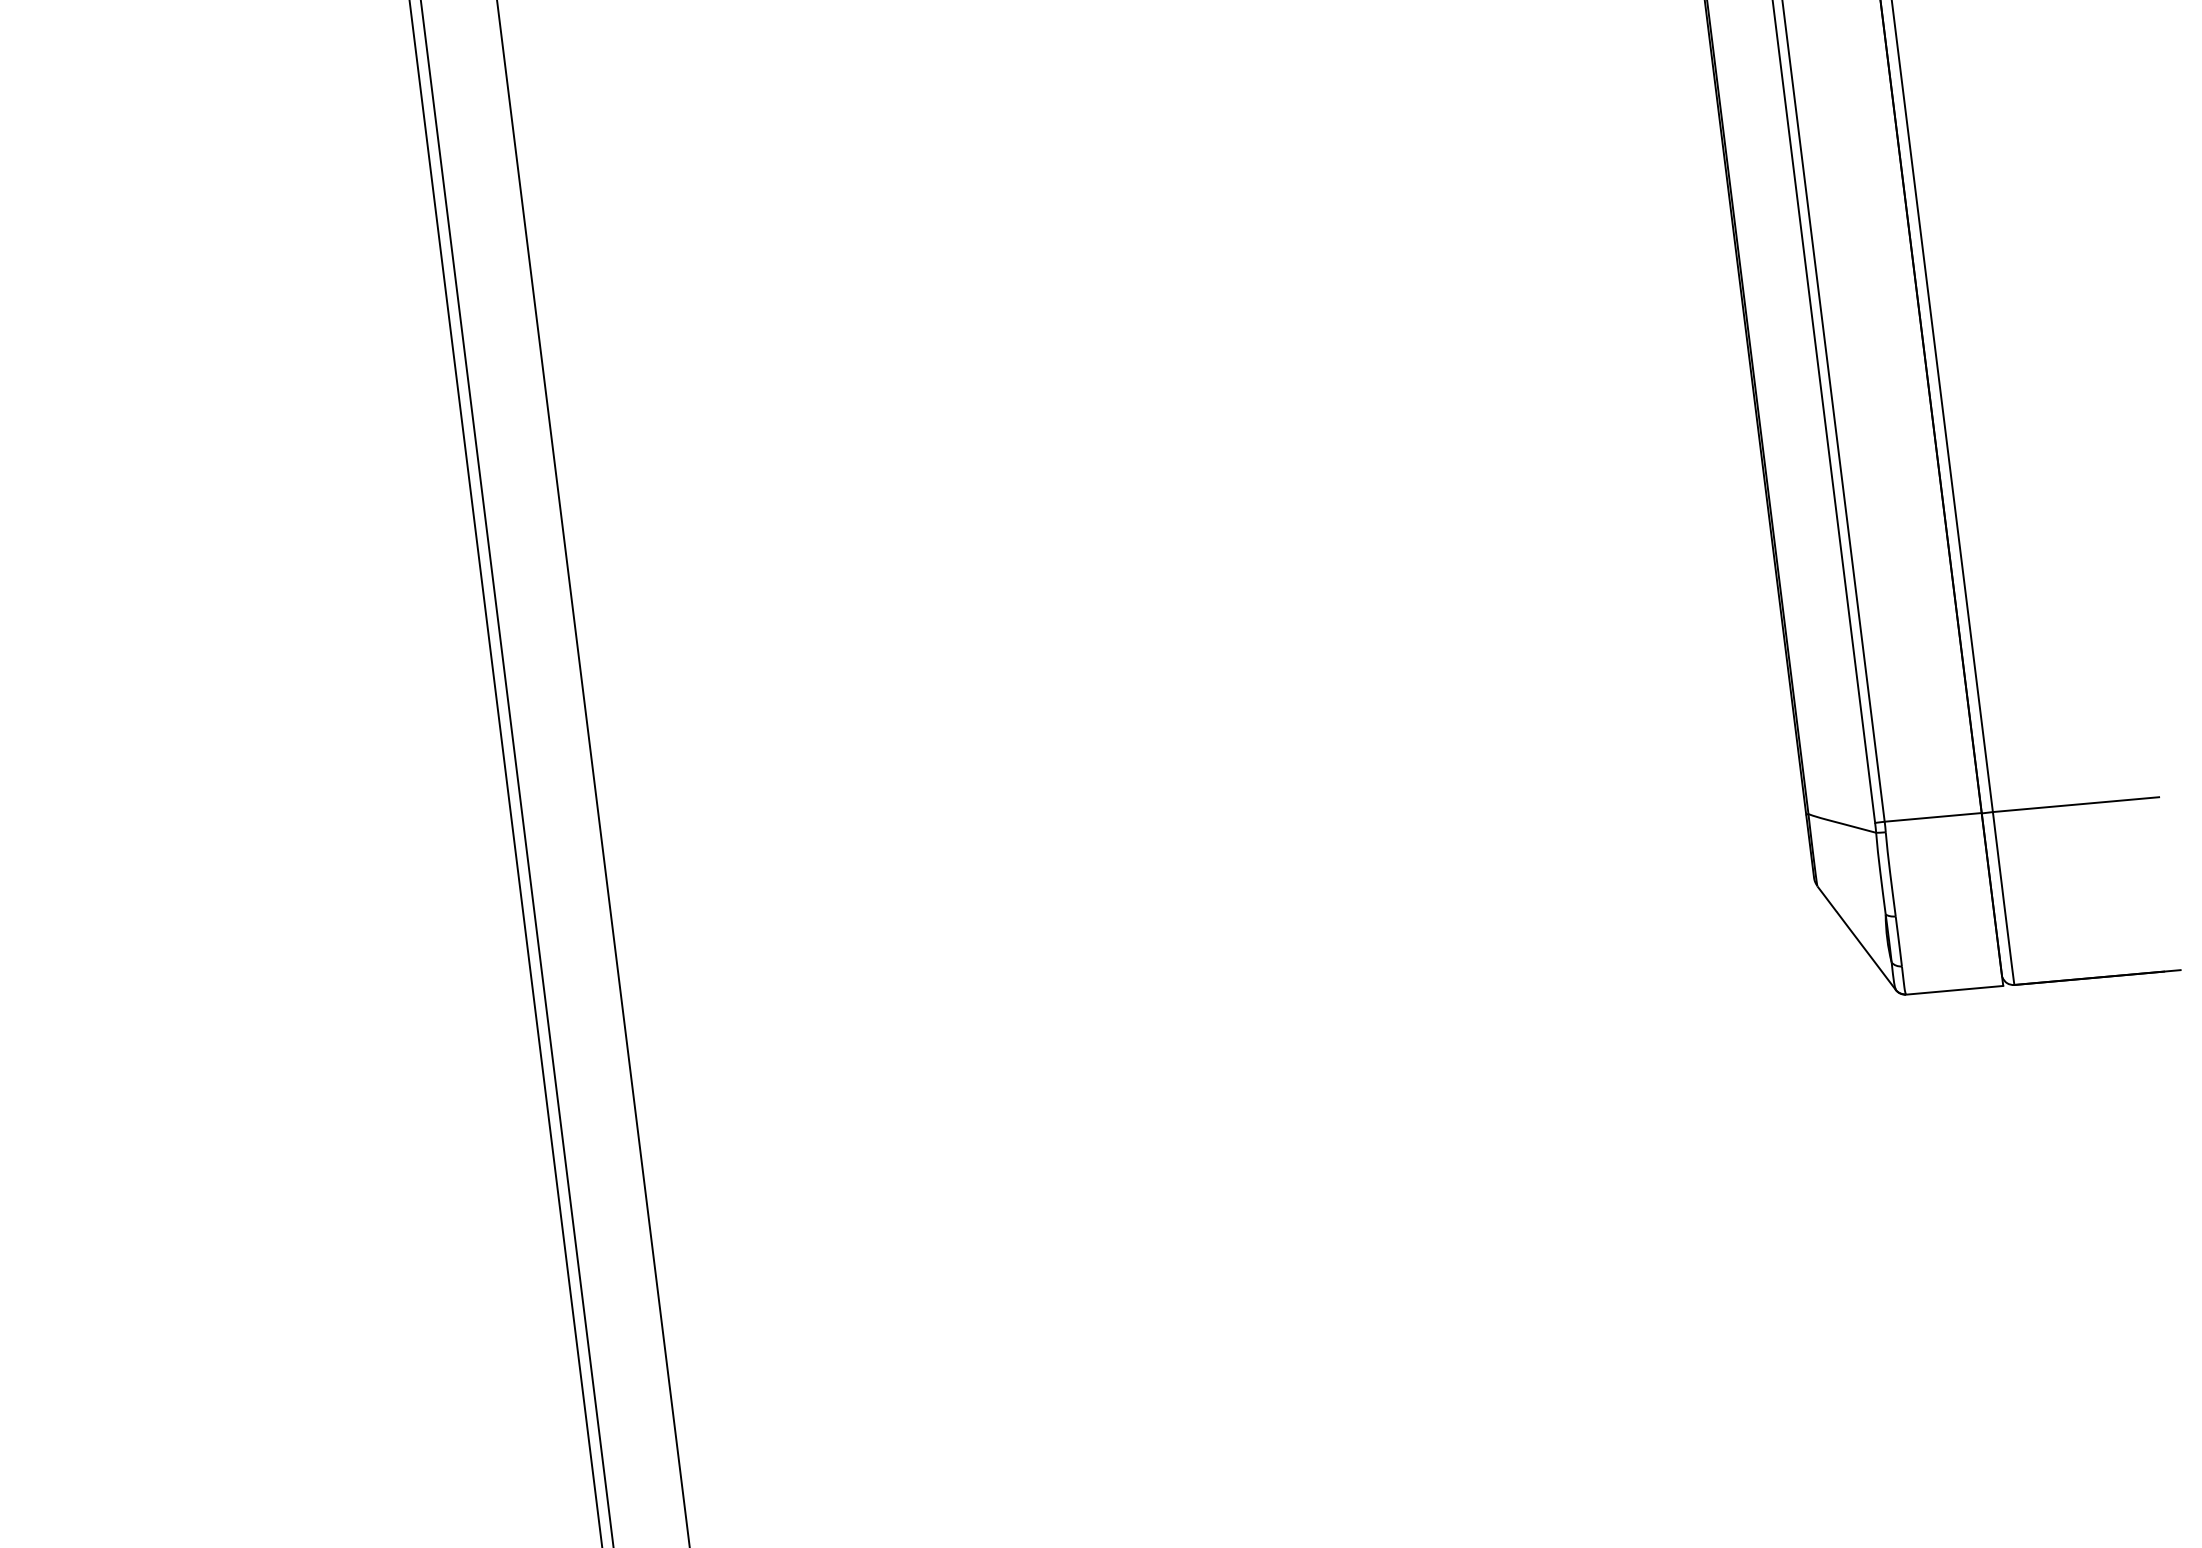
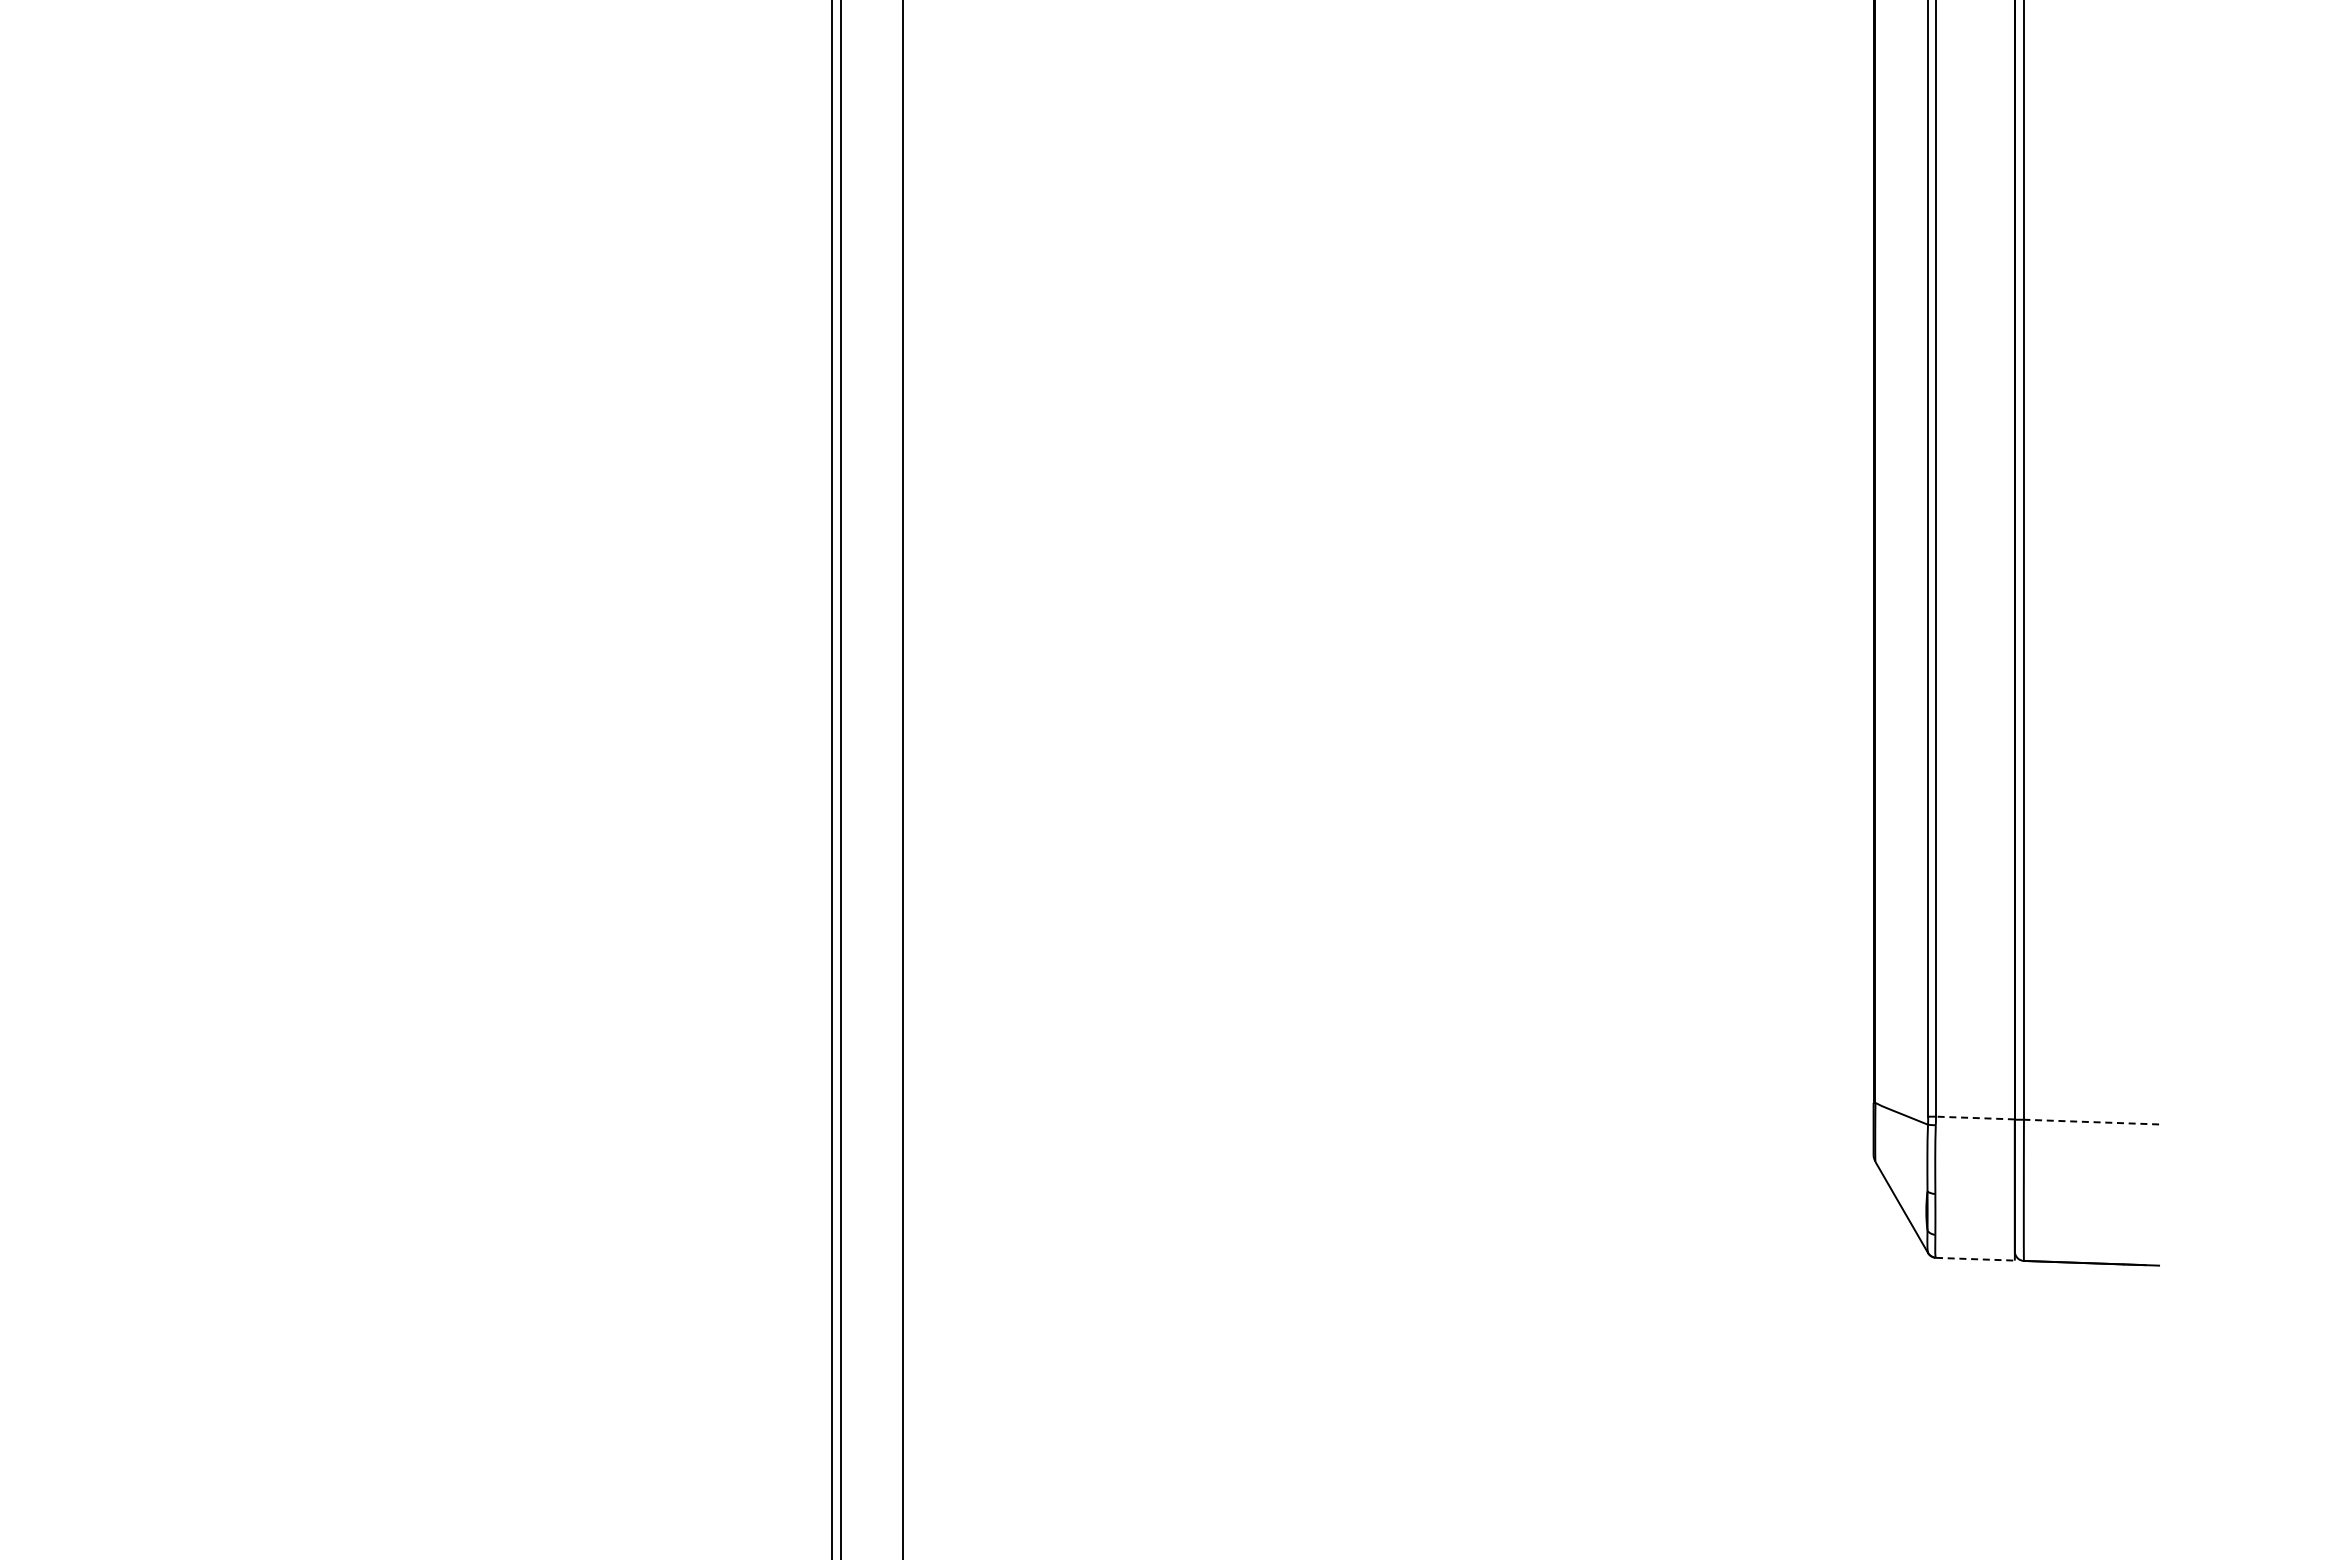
line: (2076, 805) -> (2091, 1122), solid -> dashed
line: (1932, 818) -> (1974, 1118), solid -> dashed
line: (1954, 990) -> (1975, 1259), solid -> dashed

